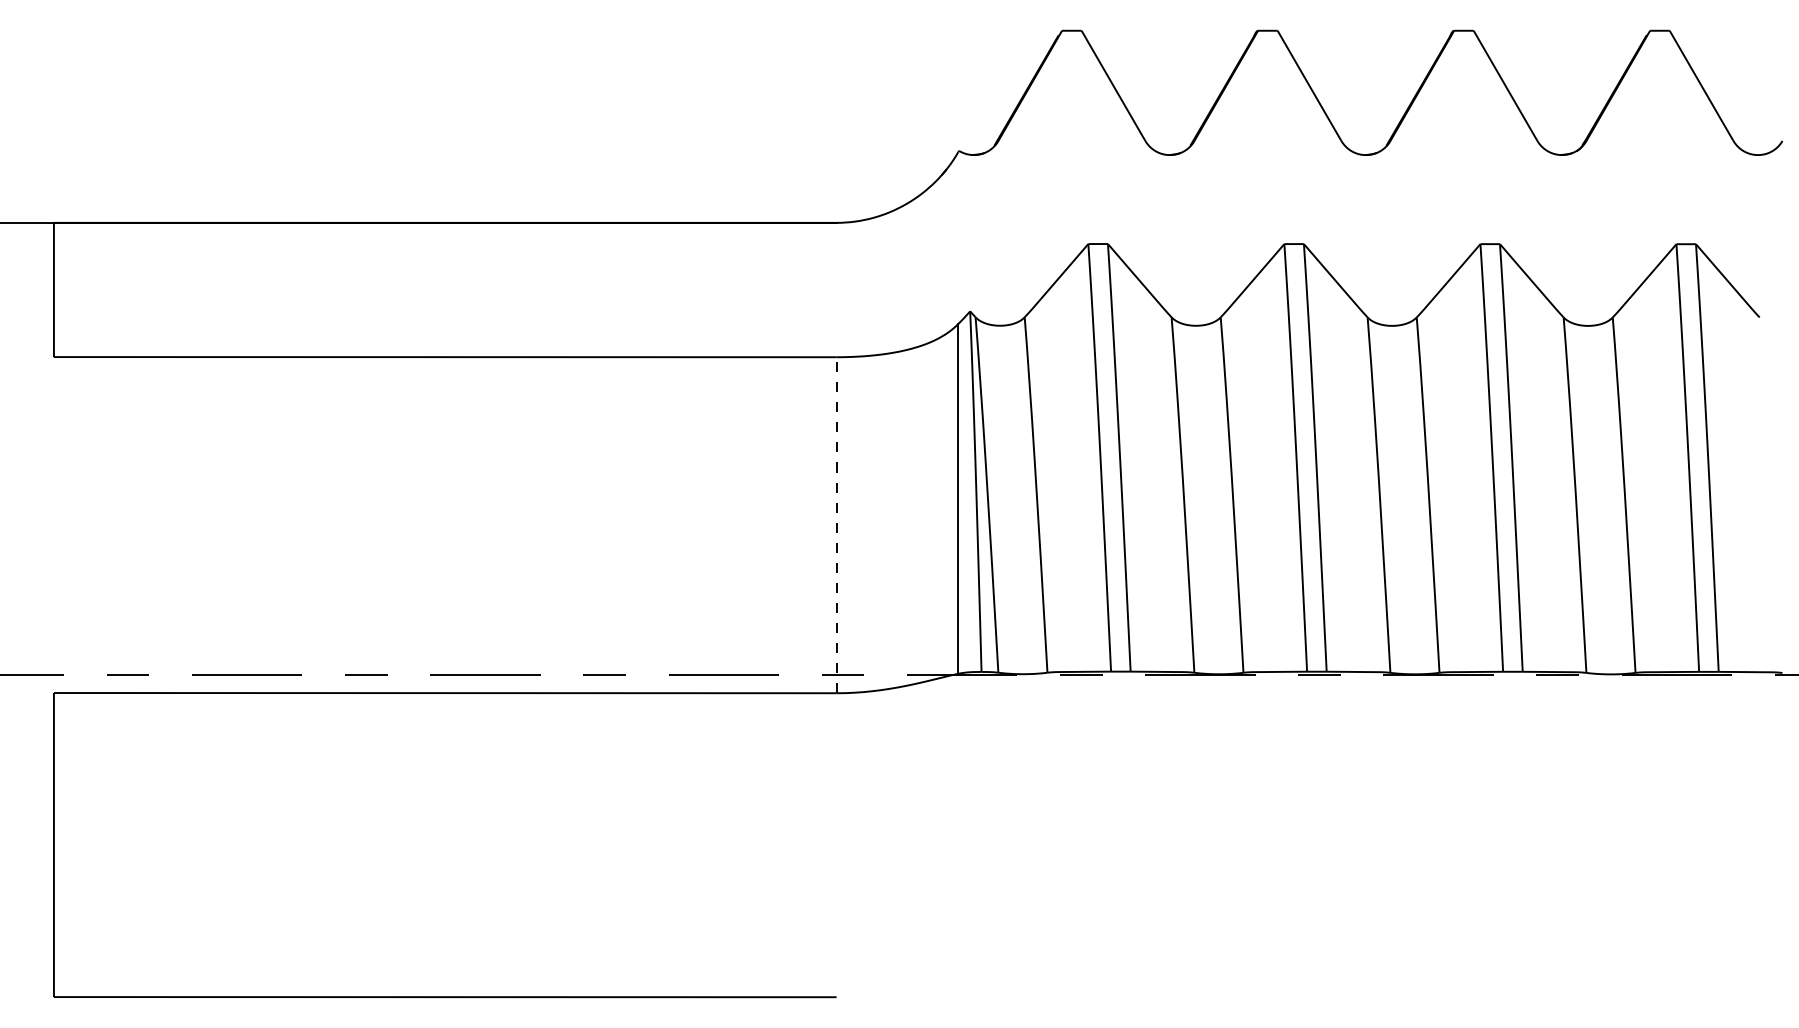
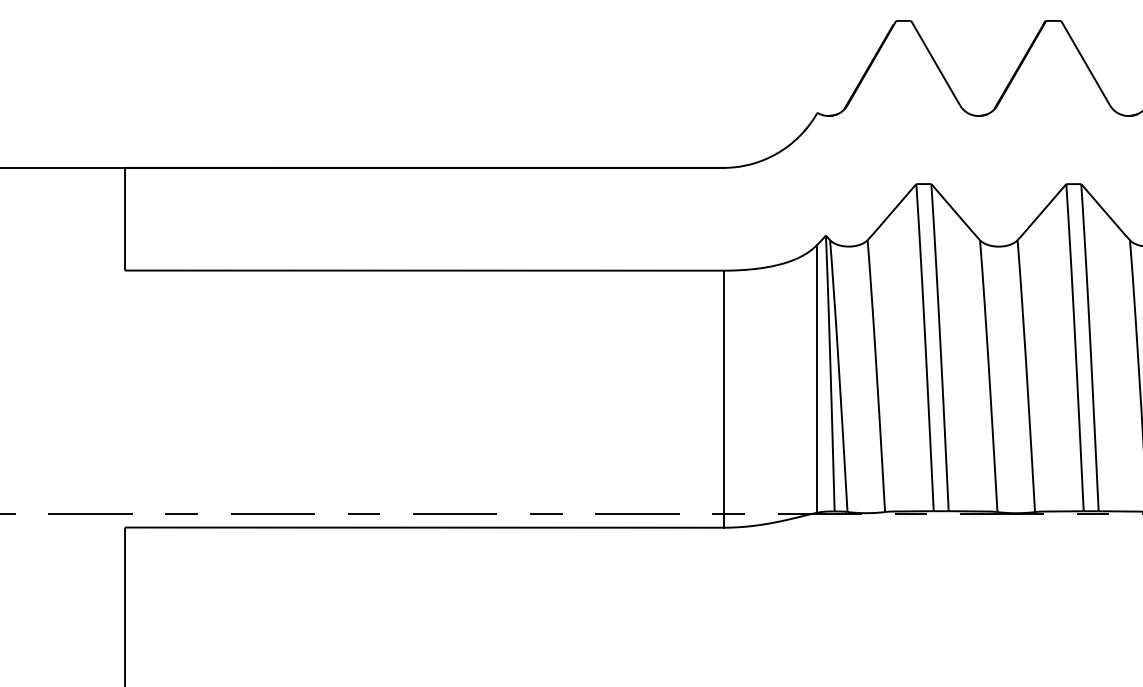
line: (836, 525) -> (723, 399), dashed -> solid

